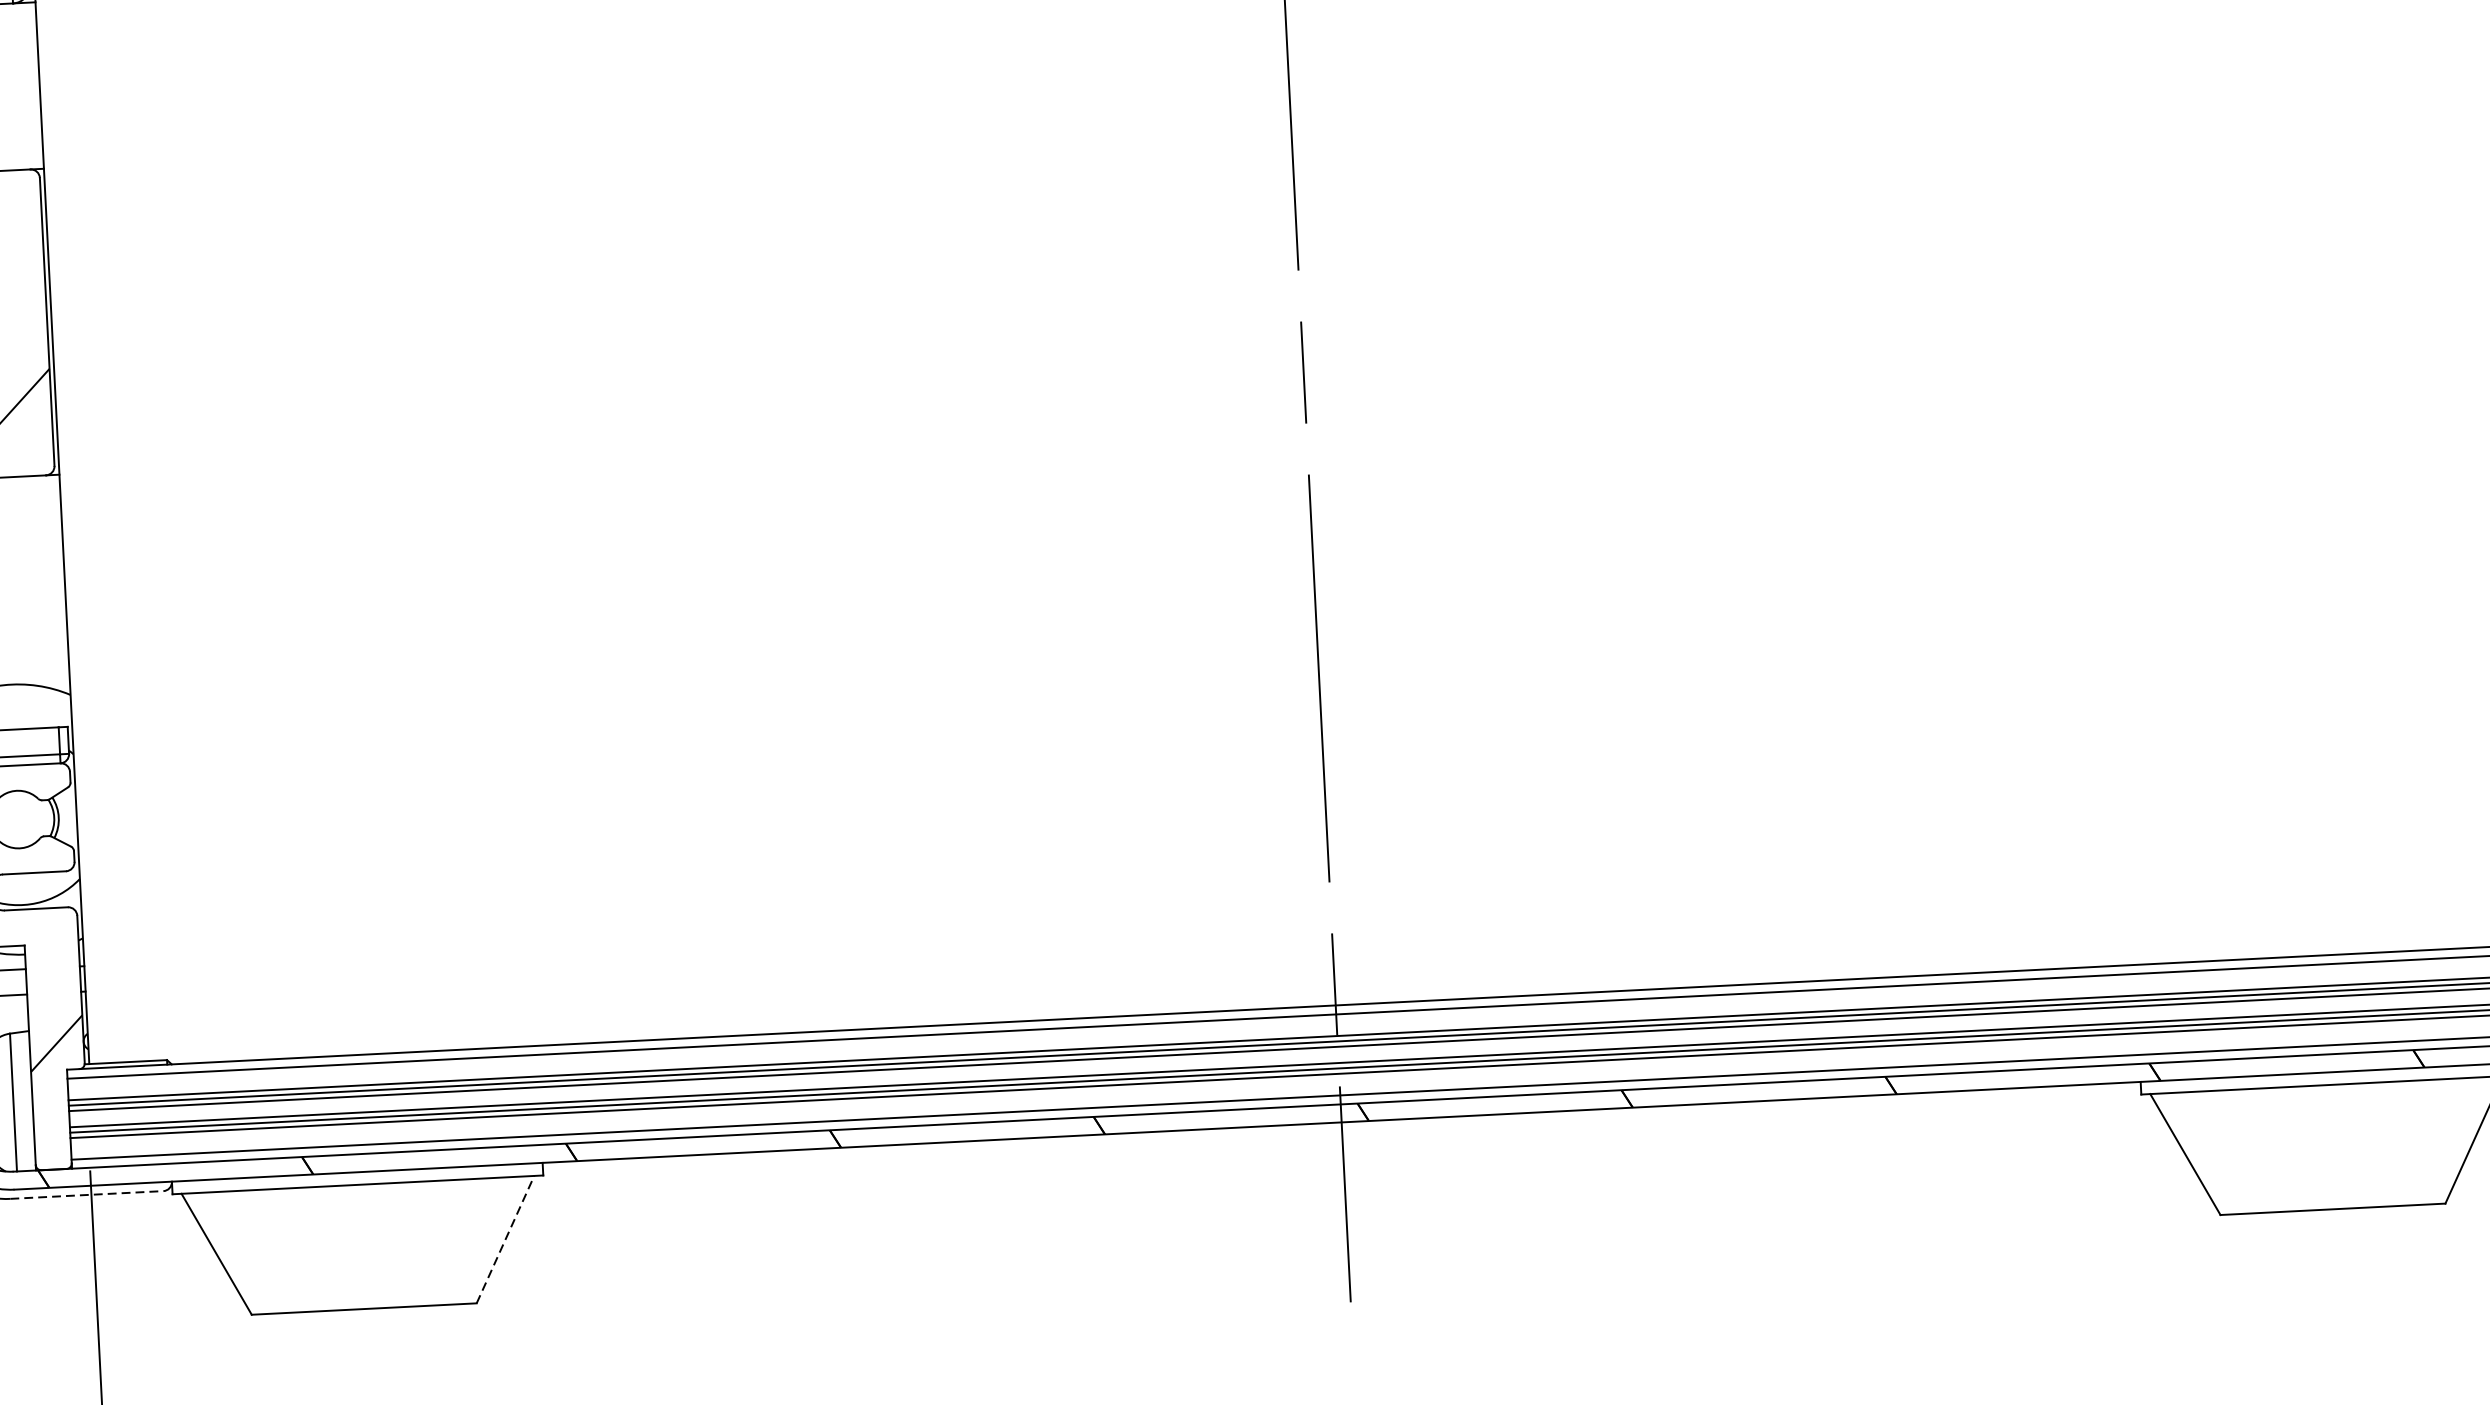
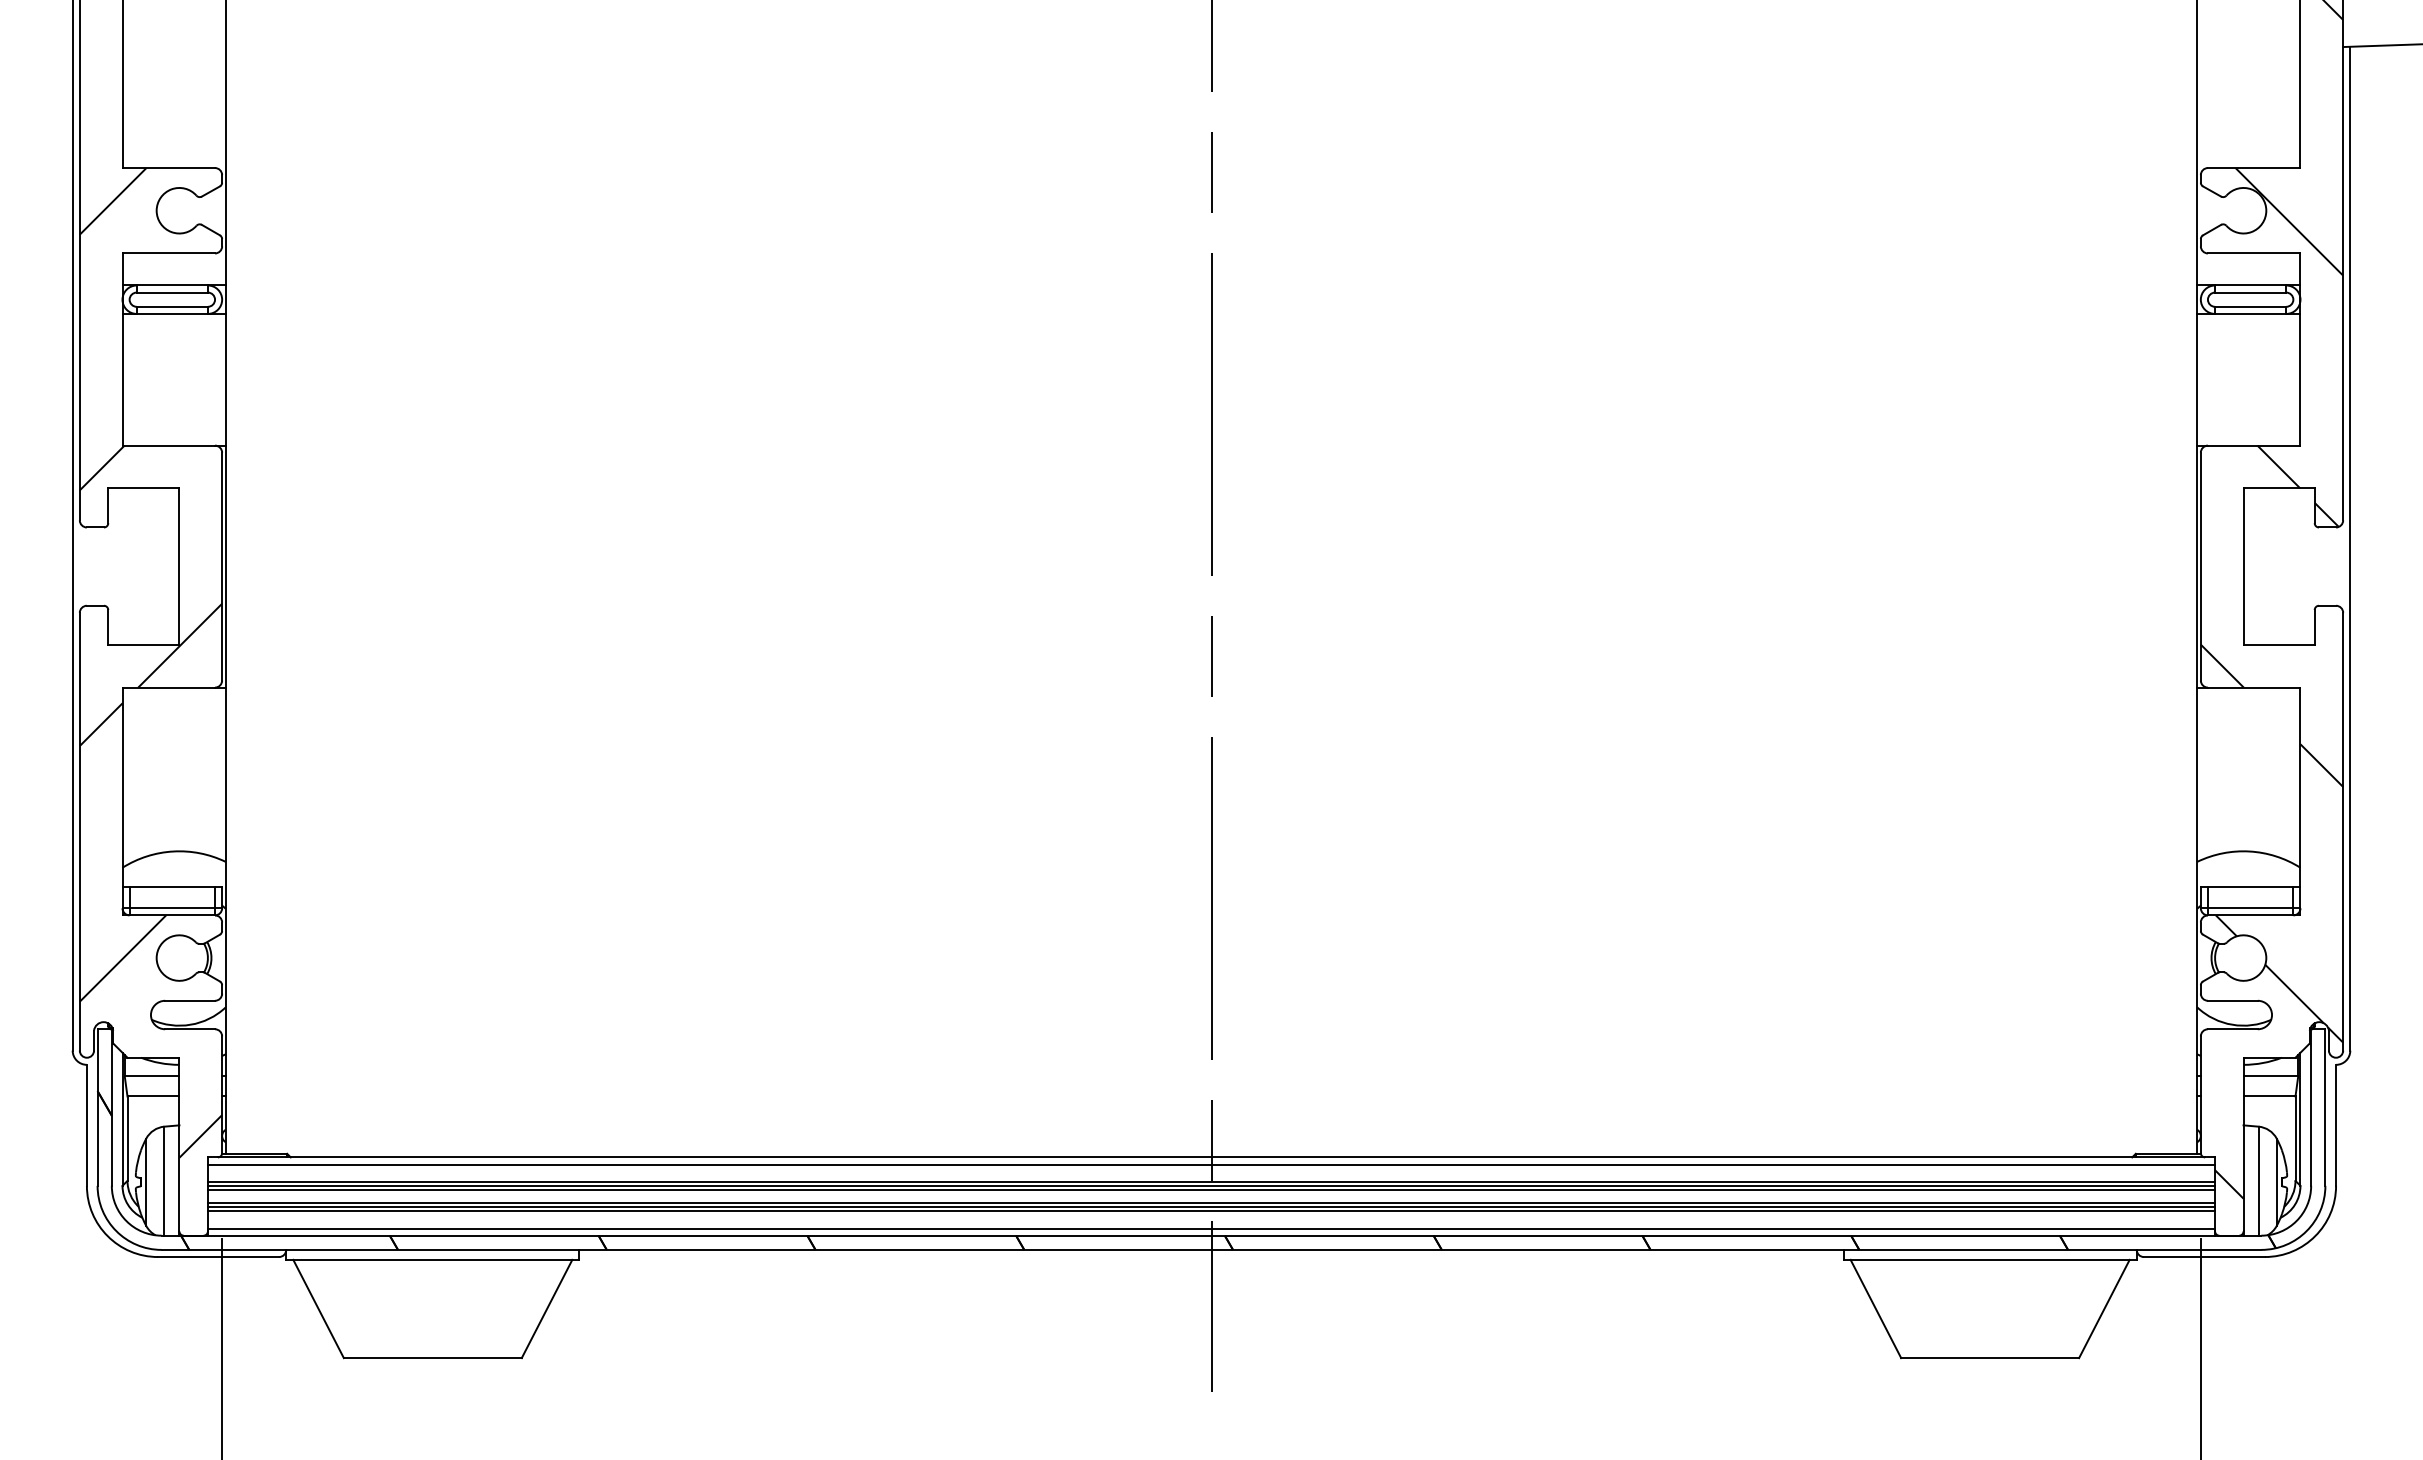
line: (86, 1195) -> (218, 1257), dashed -> solid
line: (506, 1238) -> (547, 1308), dashed -> solid

